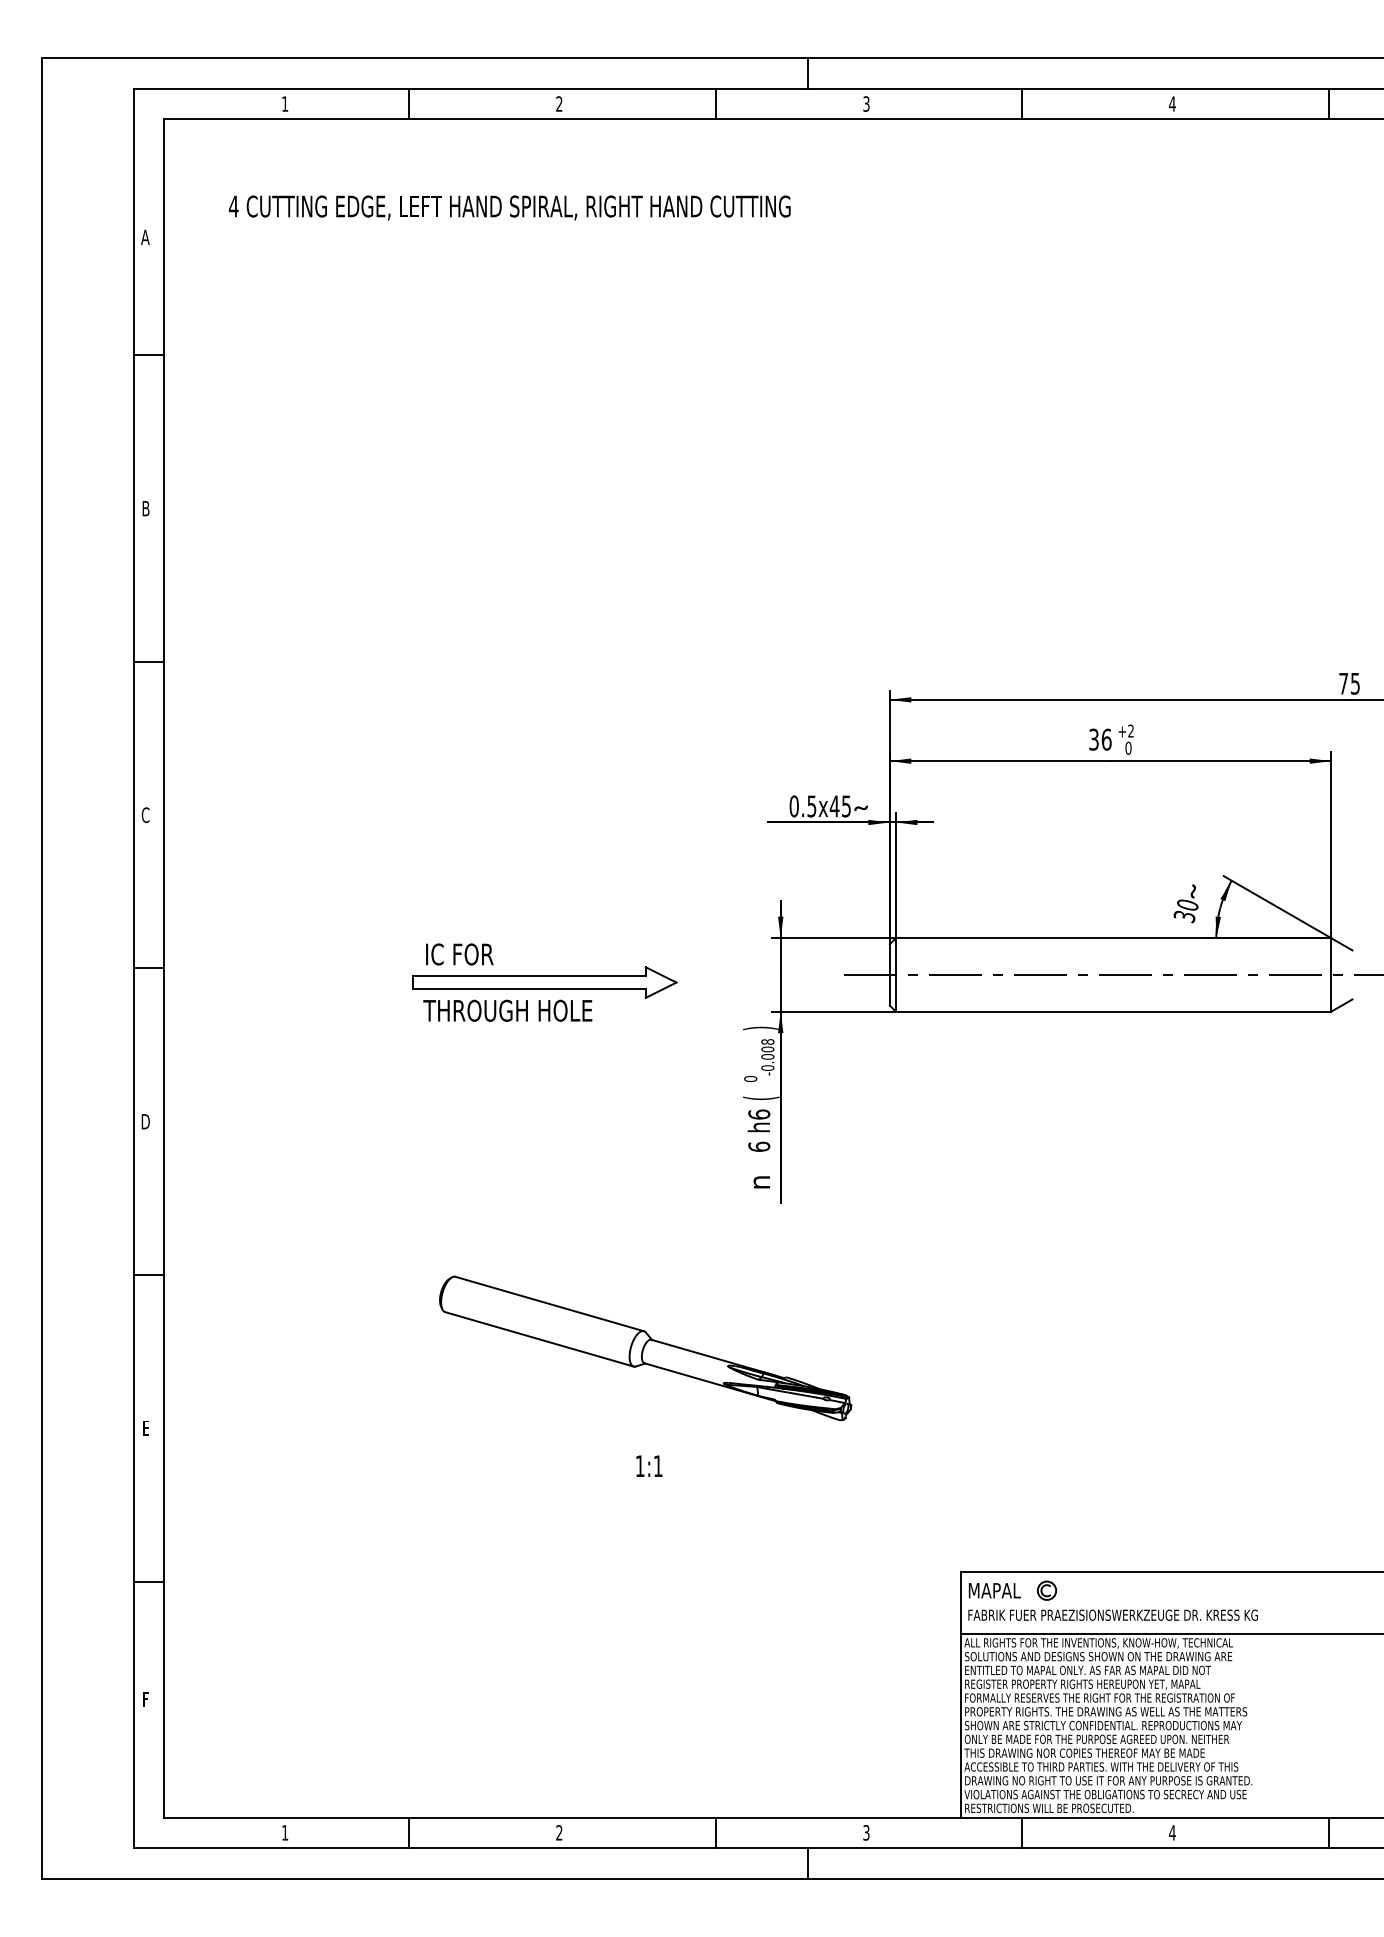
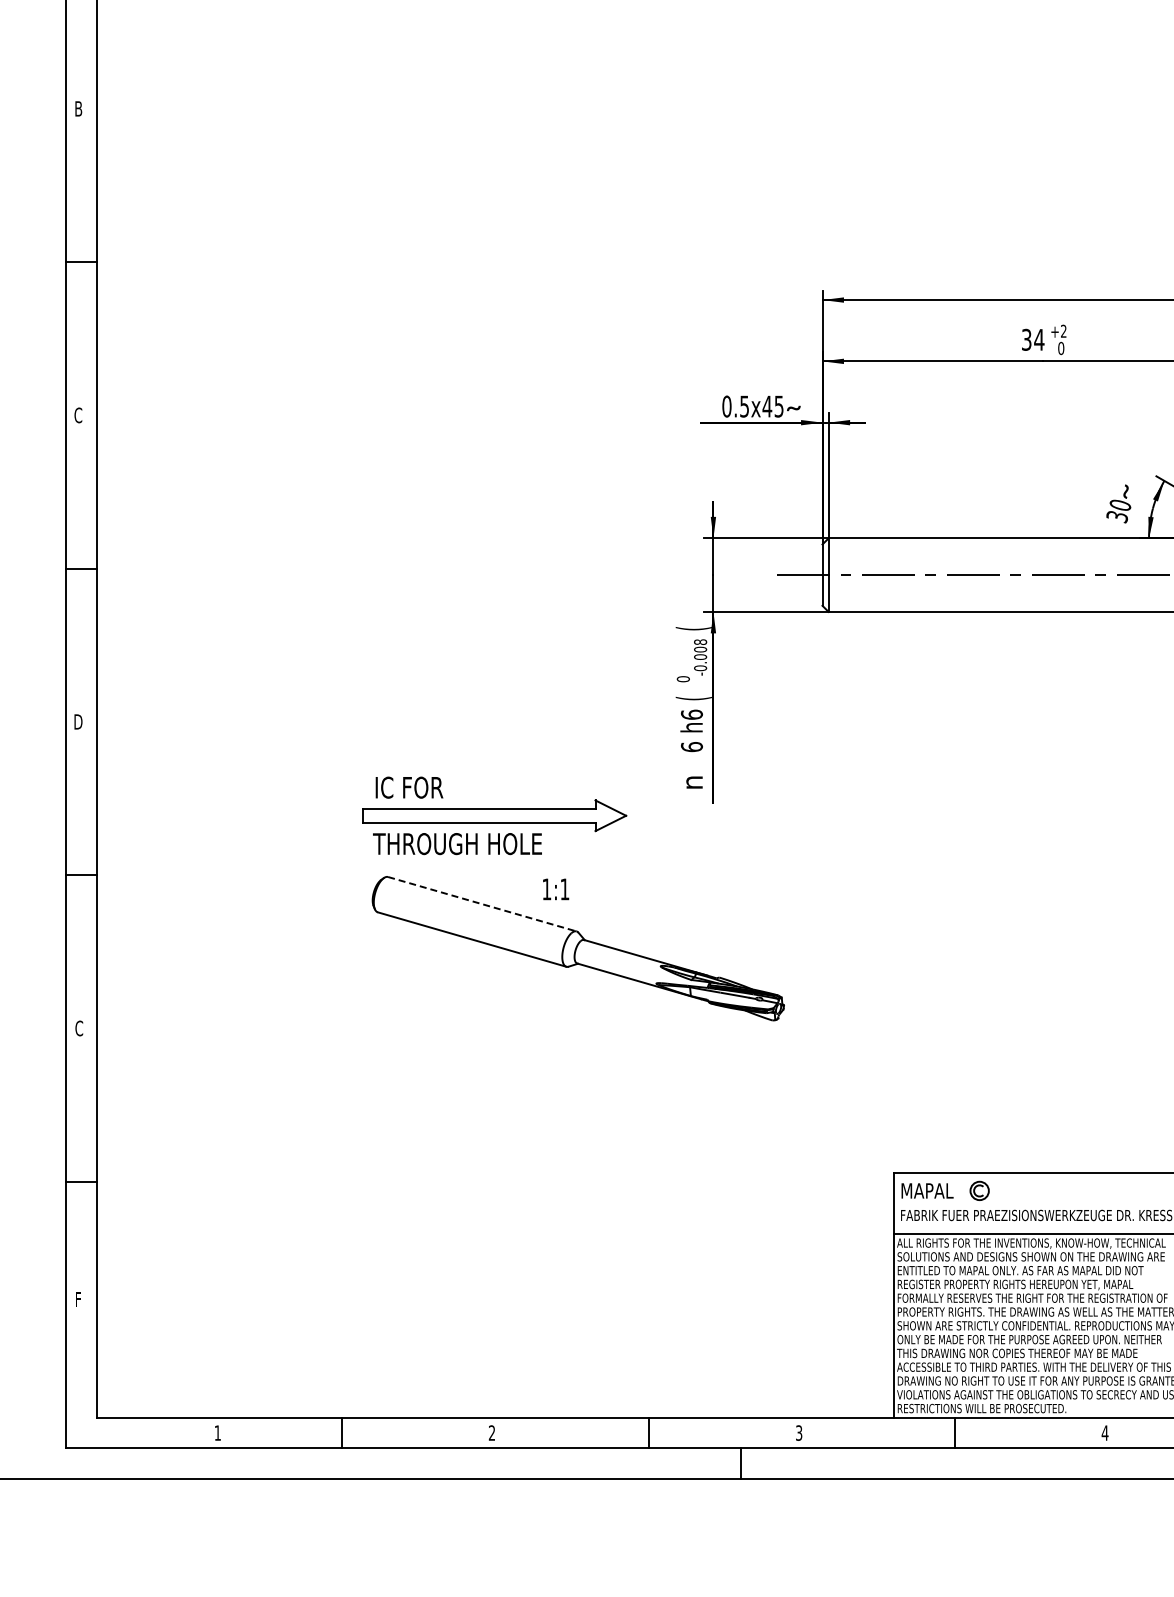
text: (1106, 739) -> (1039, 339), 36 -> 34
part: (544, 982) -> (494, 815), moved
text: (760, 1028) -> (693, 628), ) -> (
line: (550, 1304) -> (483, 904), solid -> dashed
text: (146, 1428) -> (79, 1028), E -> C
text: (649, 1465) -> (556, 888), moved

